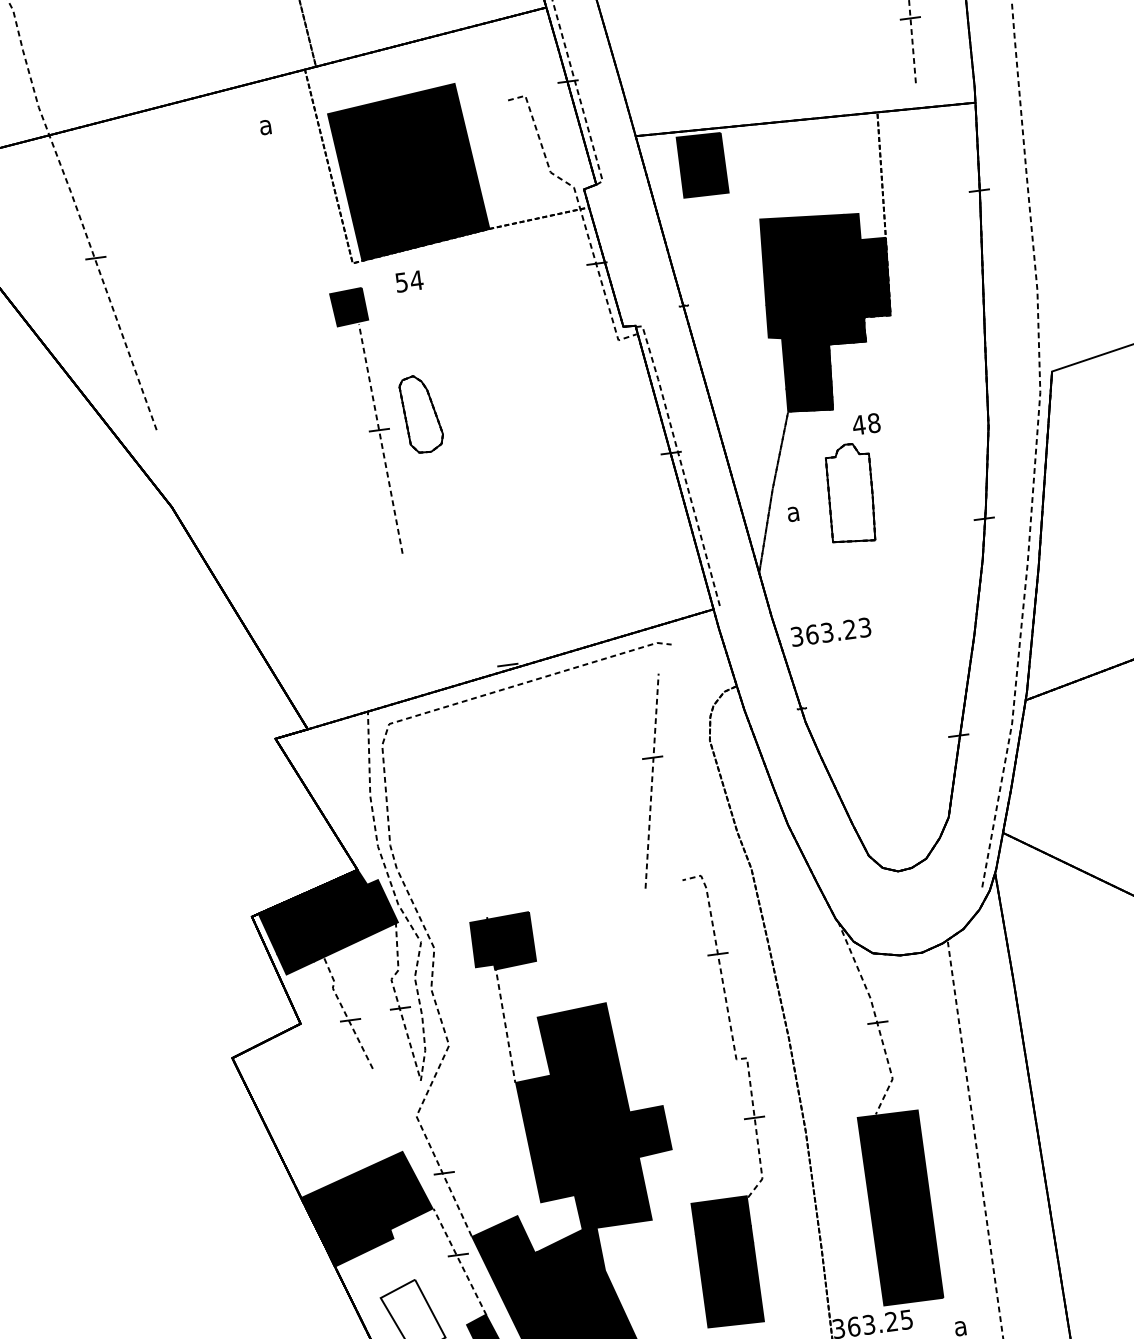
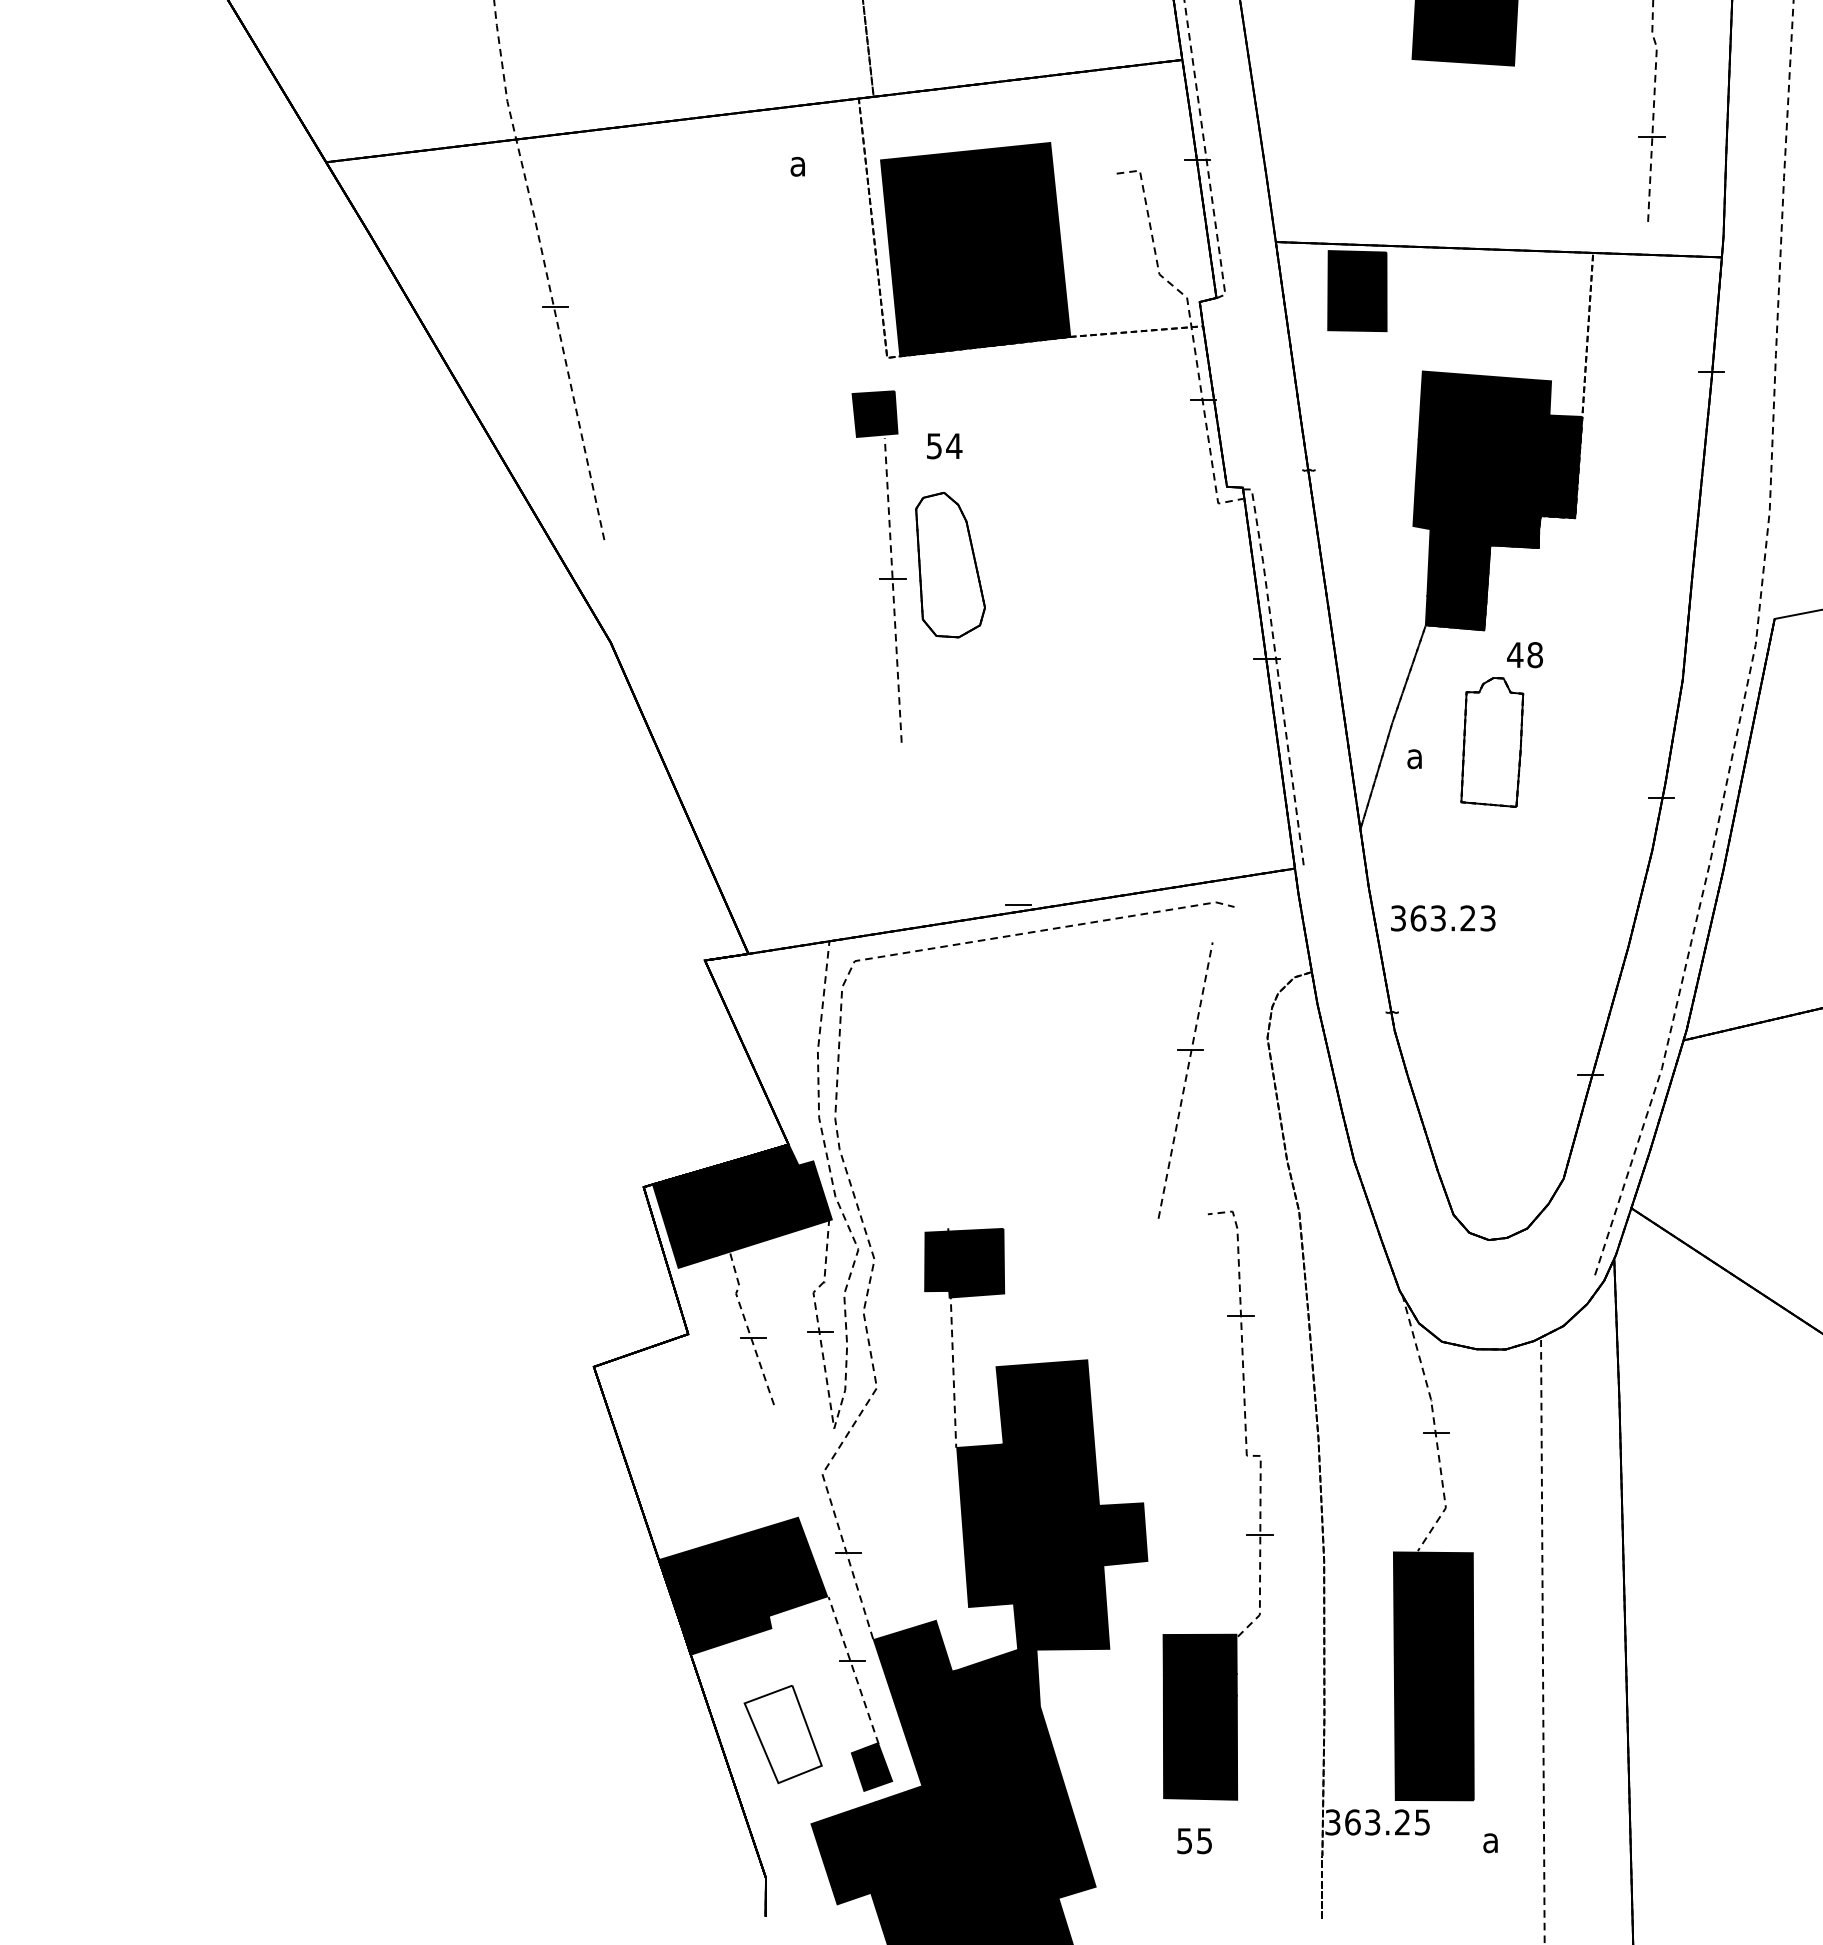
text: (409, 281) -> (944, 446), moved
part: (421, 413) -> (950, 564), size x1.43

